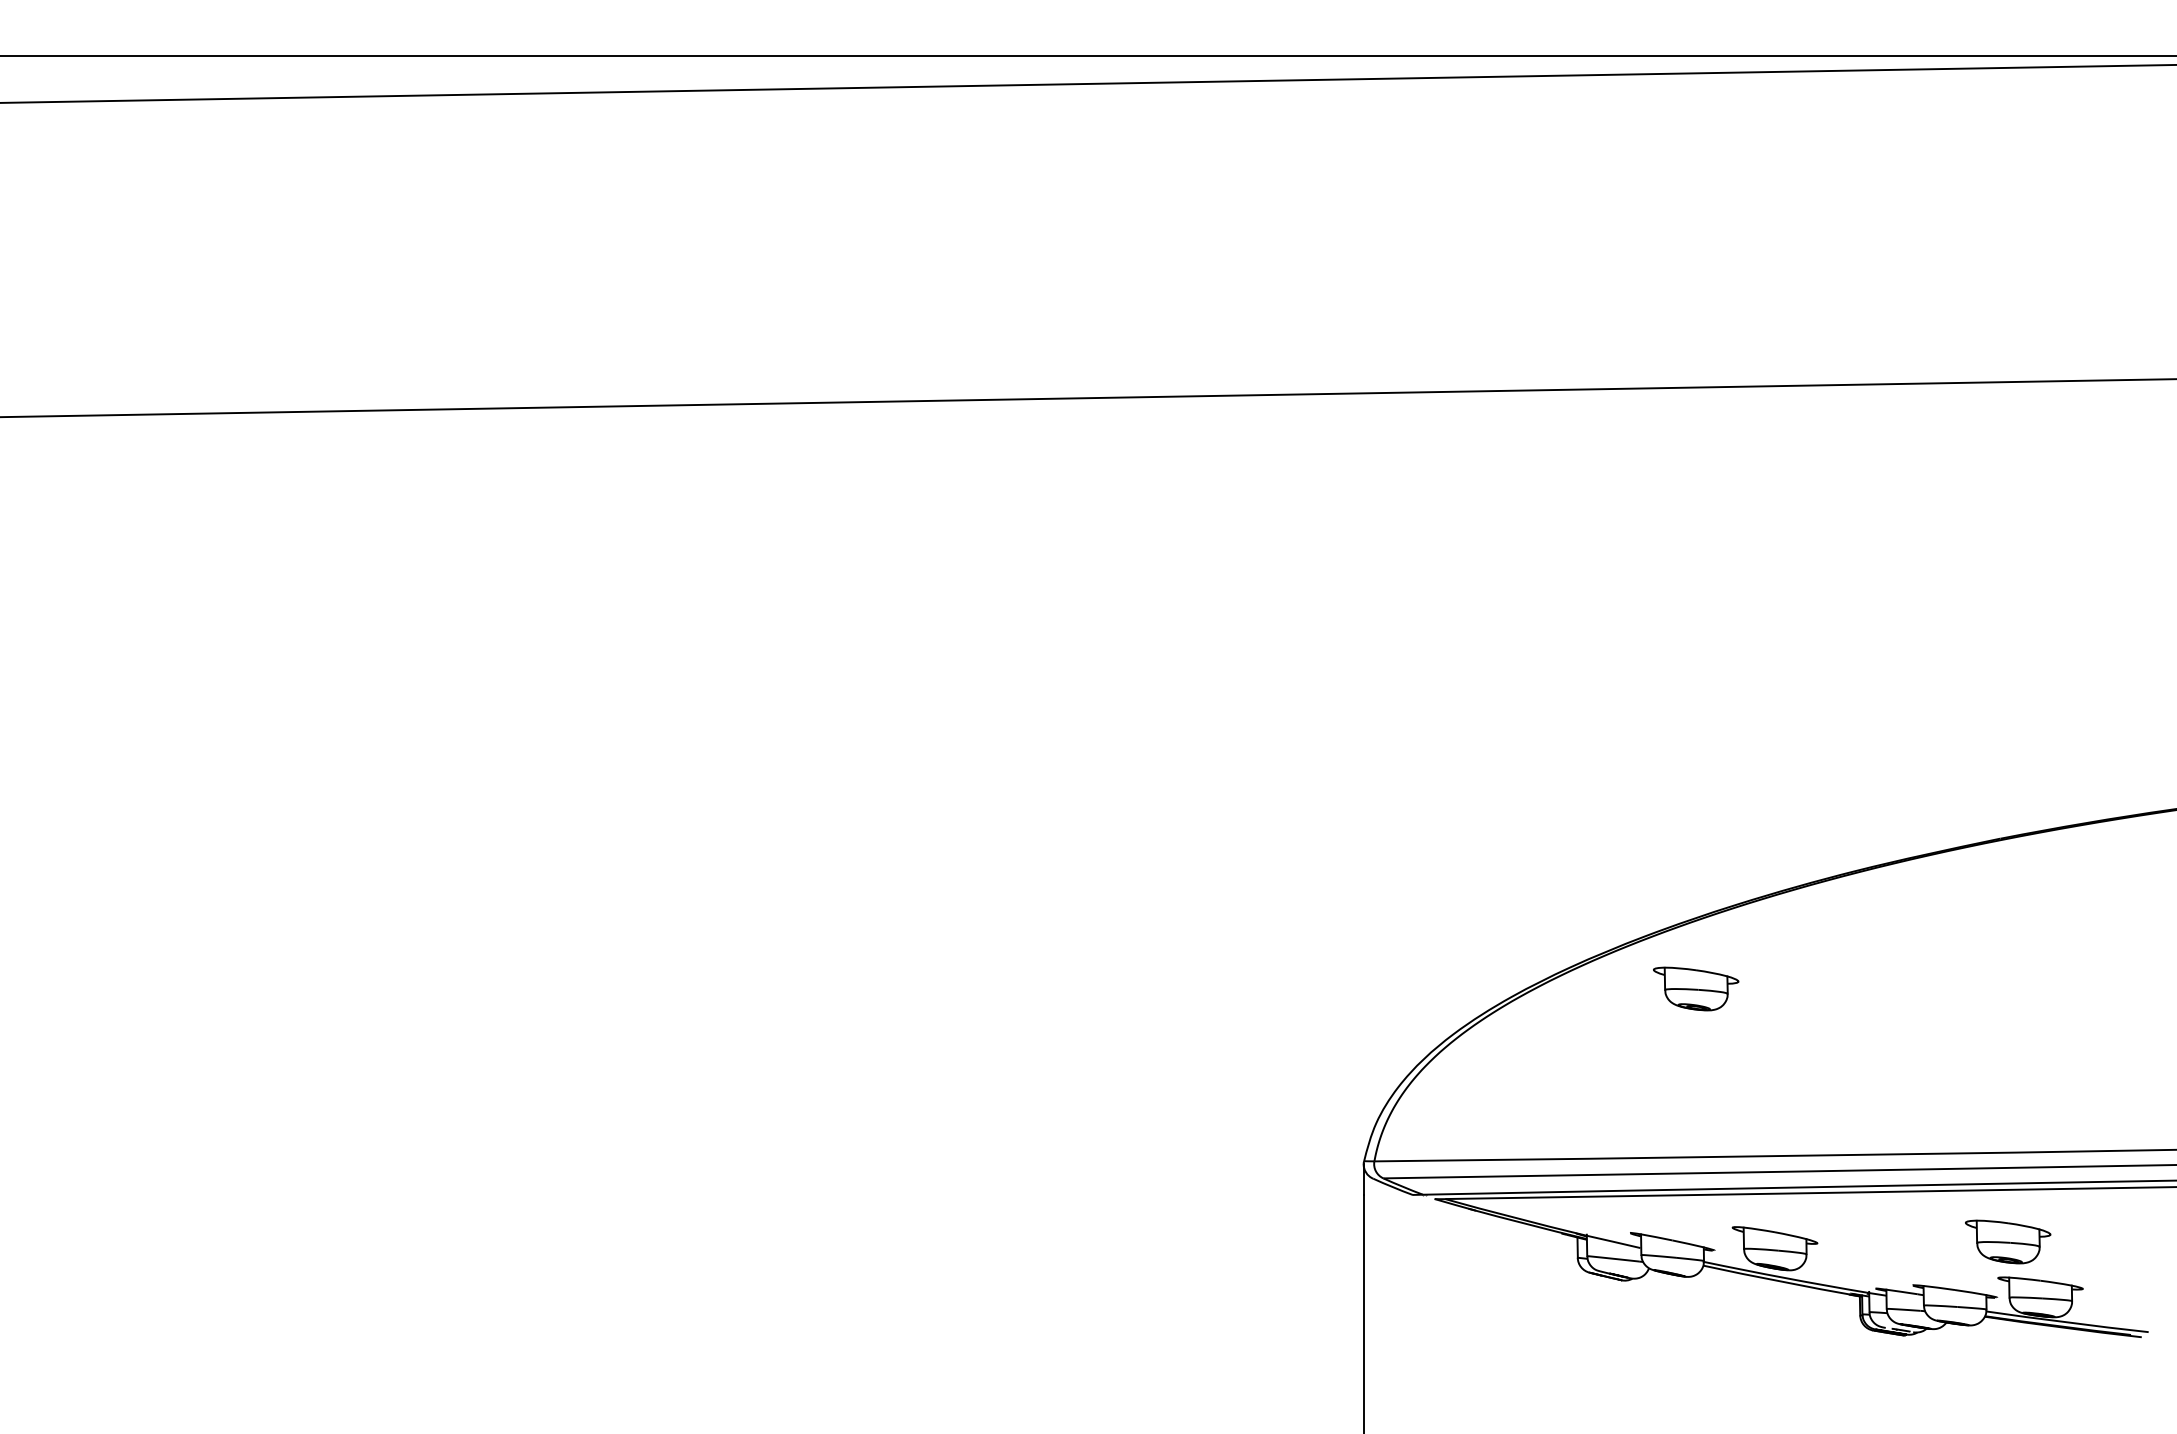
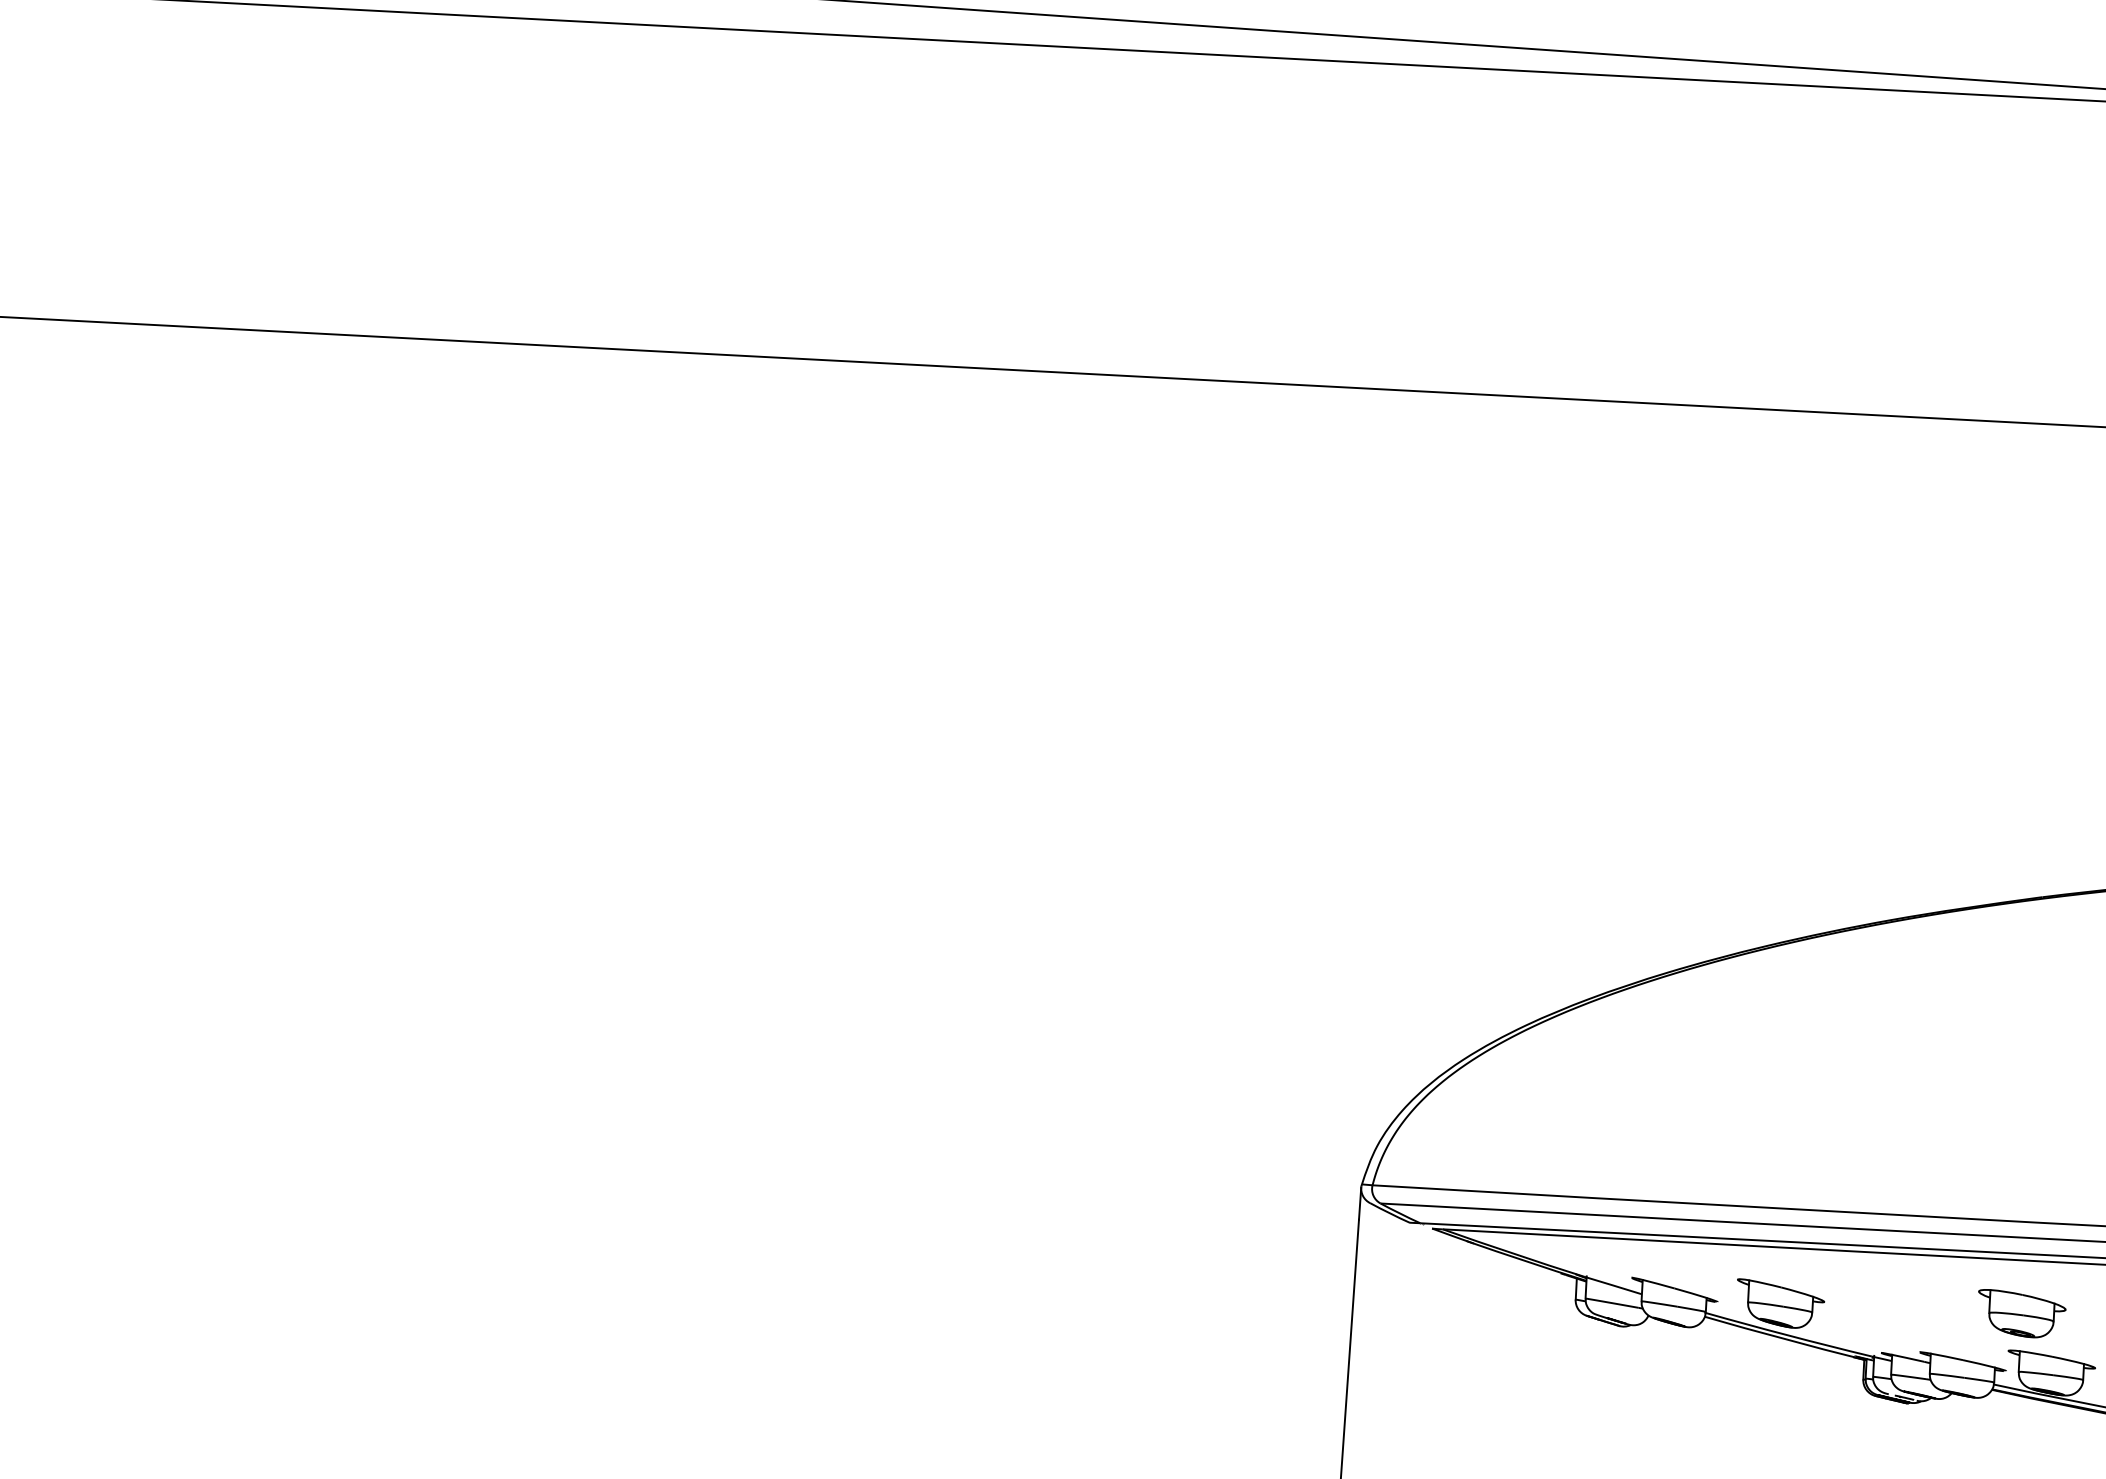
part: (1696, 988) -> (1717, 1029), removed

